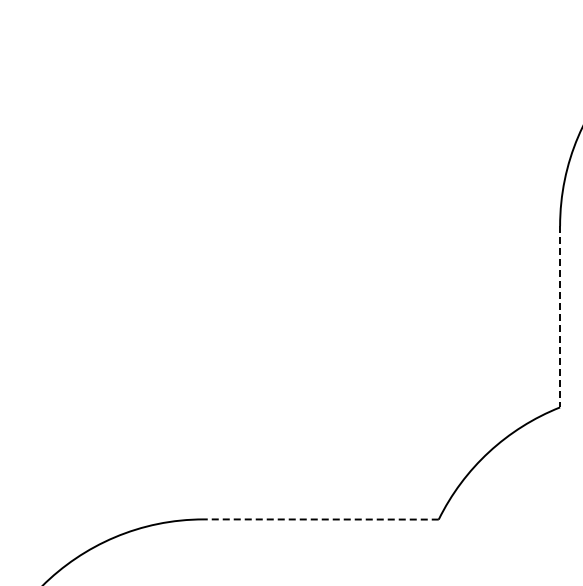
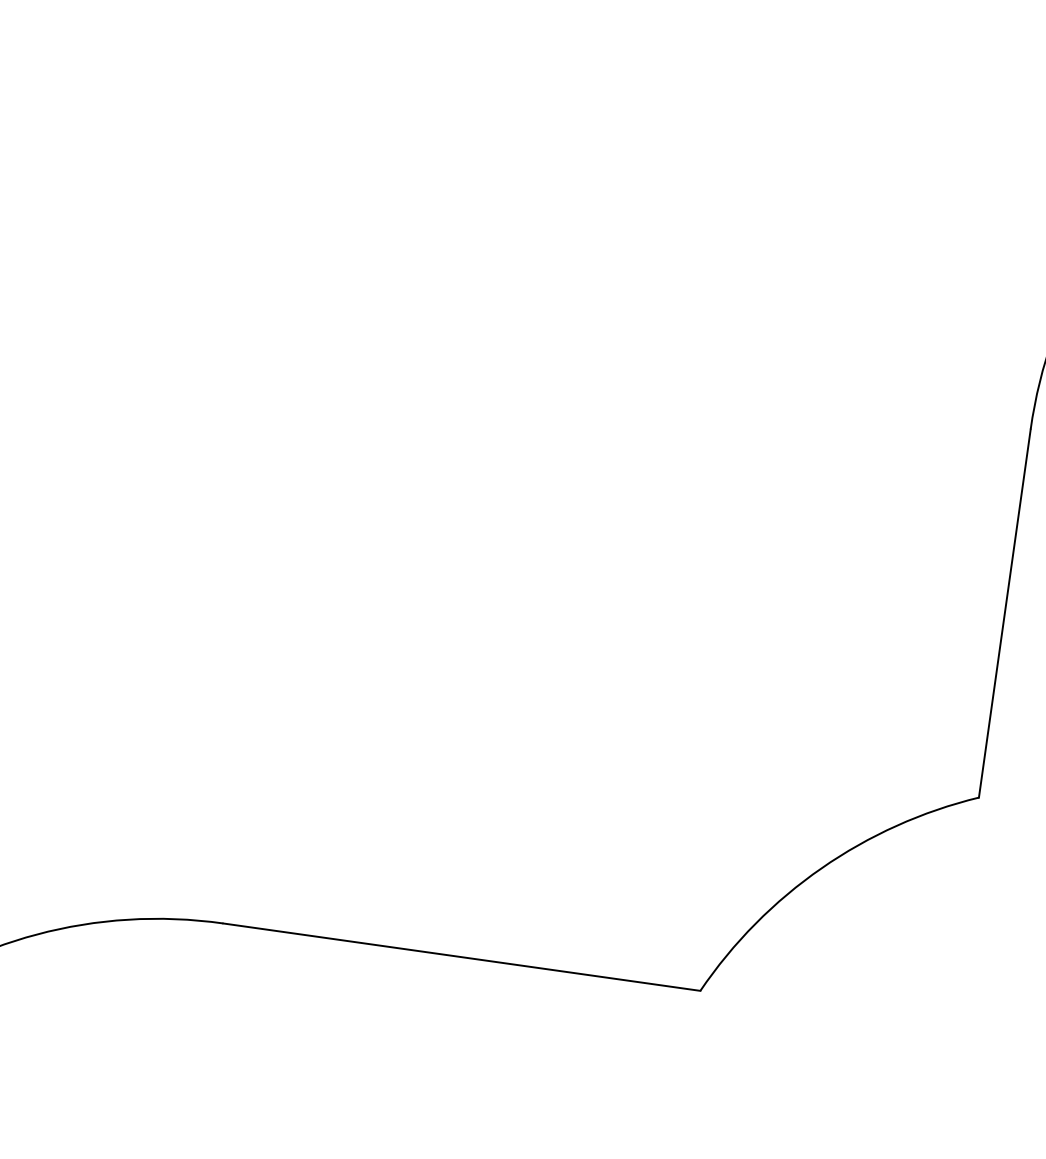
line: (560, 316) -> (1005, 613), dashed -> solid
line: (320, 519) -> (460, 956), dashed -> solid

